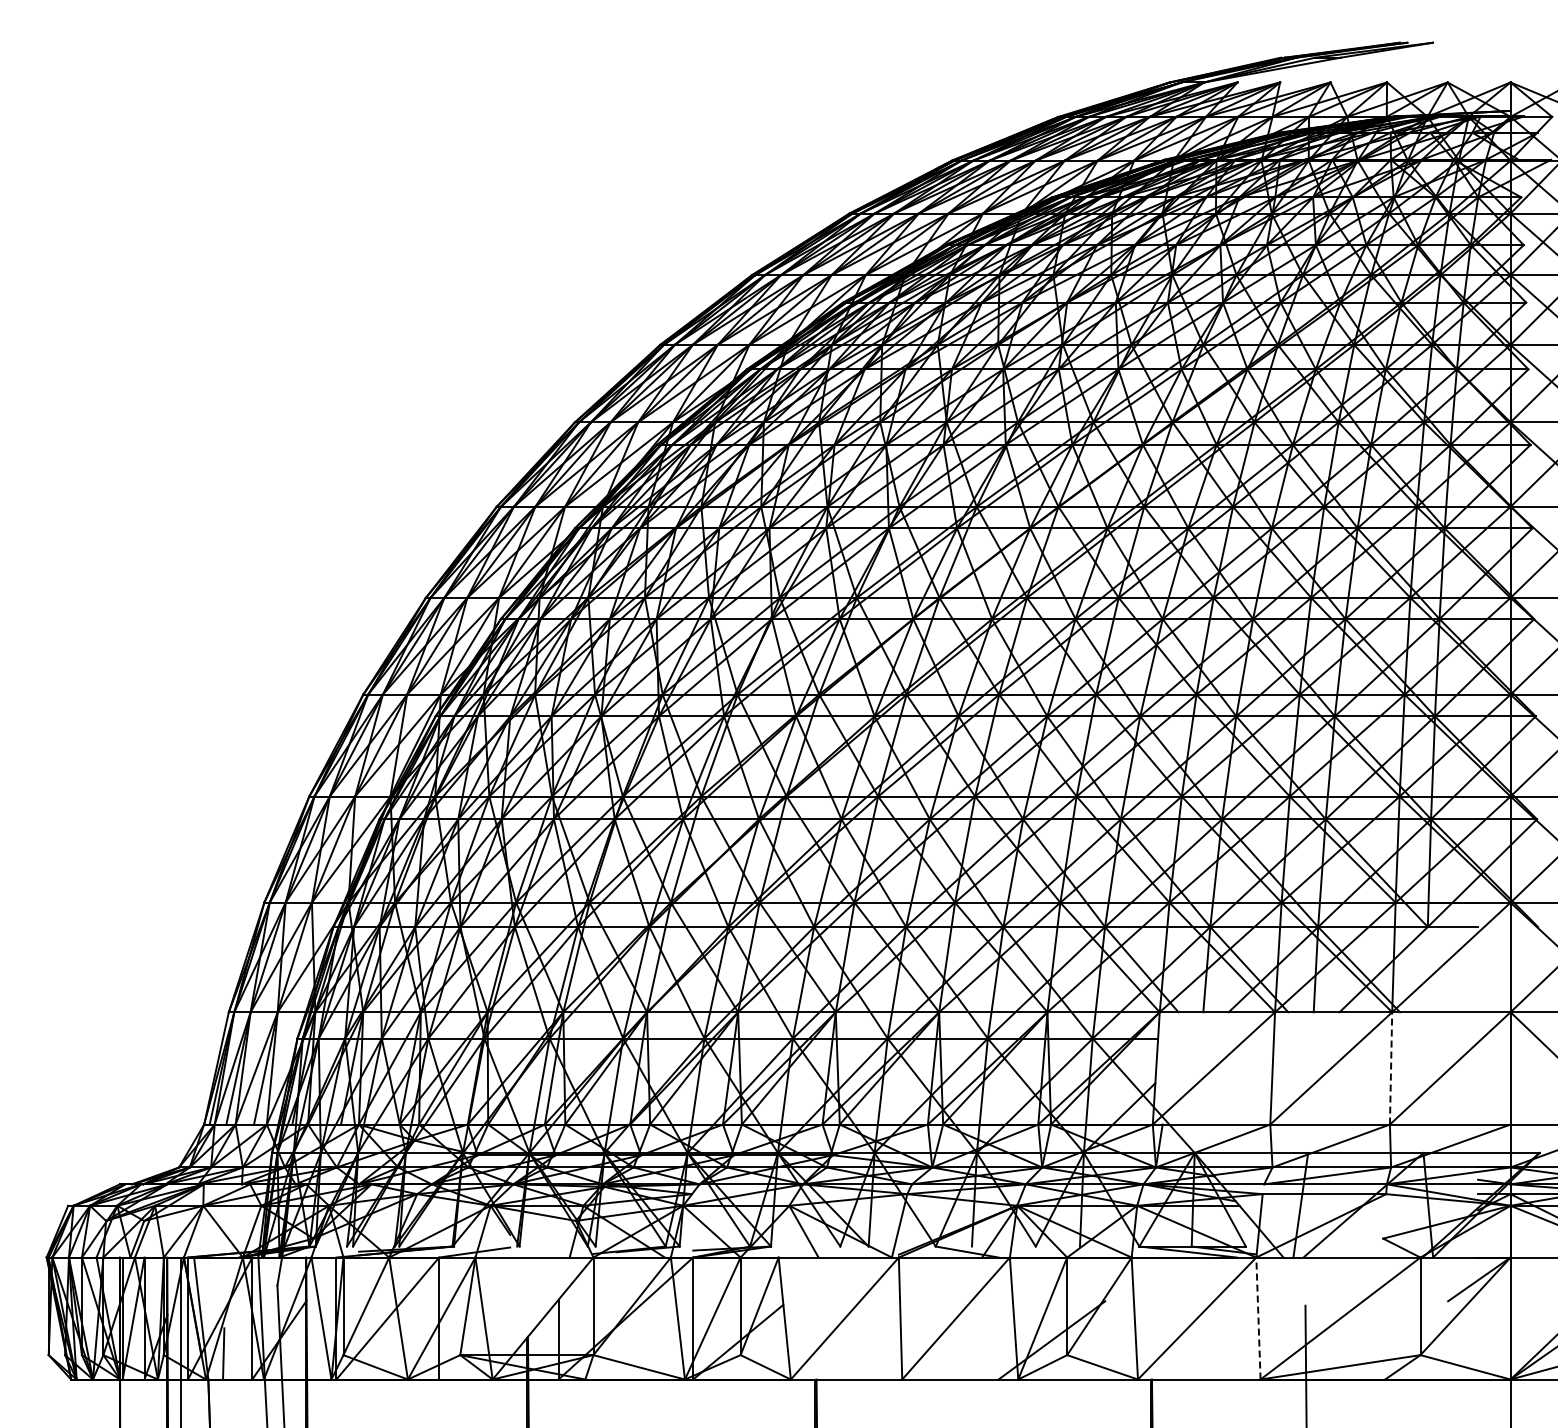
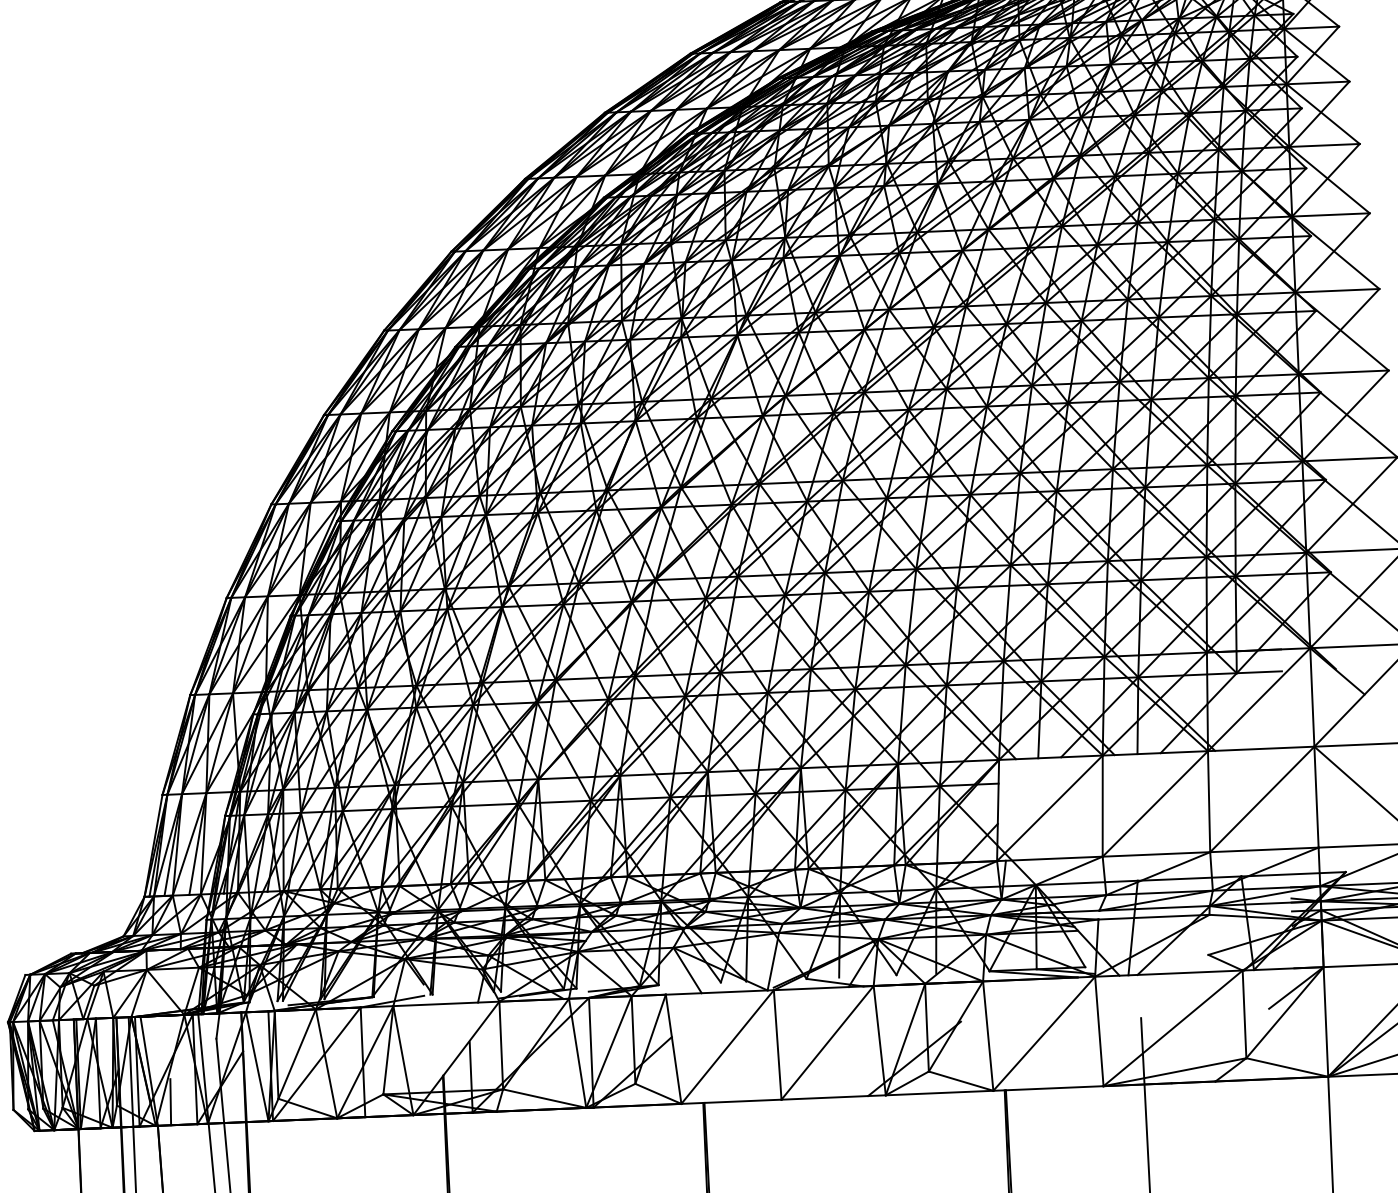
line: (1391, 1067) -> (1209, 800), dashed -> solid
line: (1258, 1318) -> (1099, 1031), dashed -> solid

